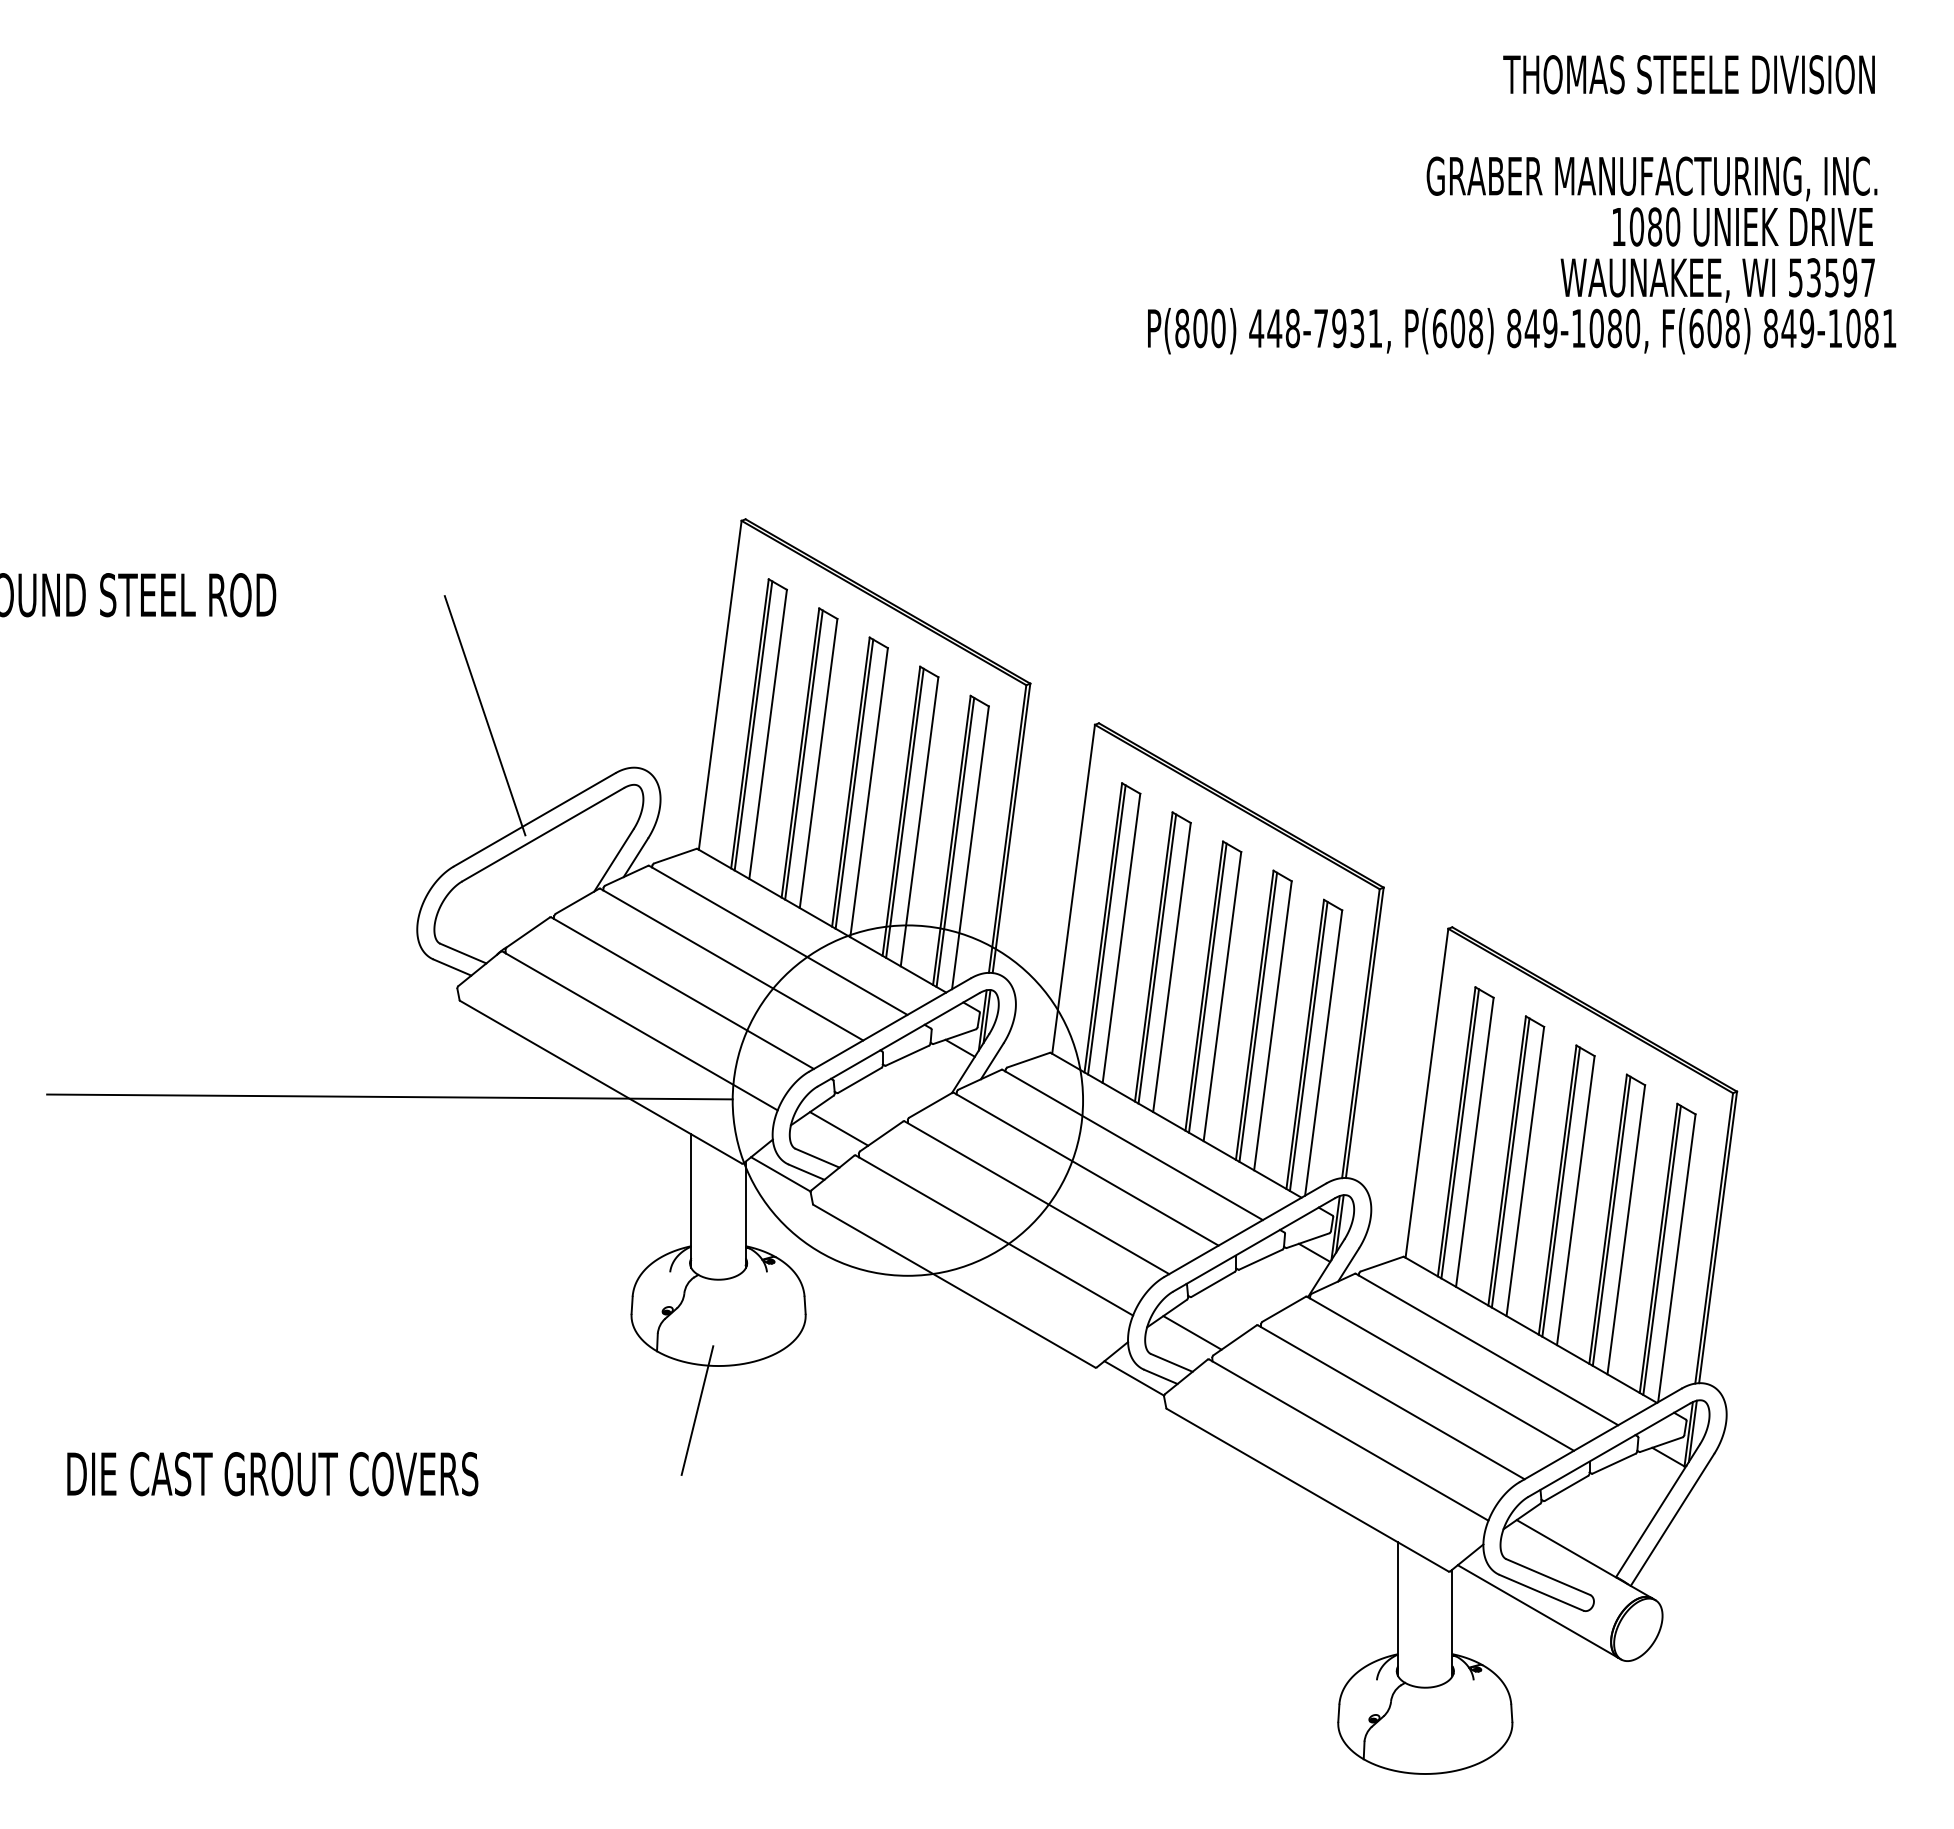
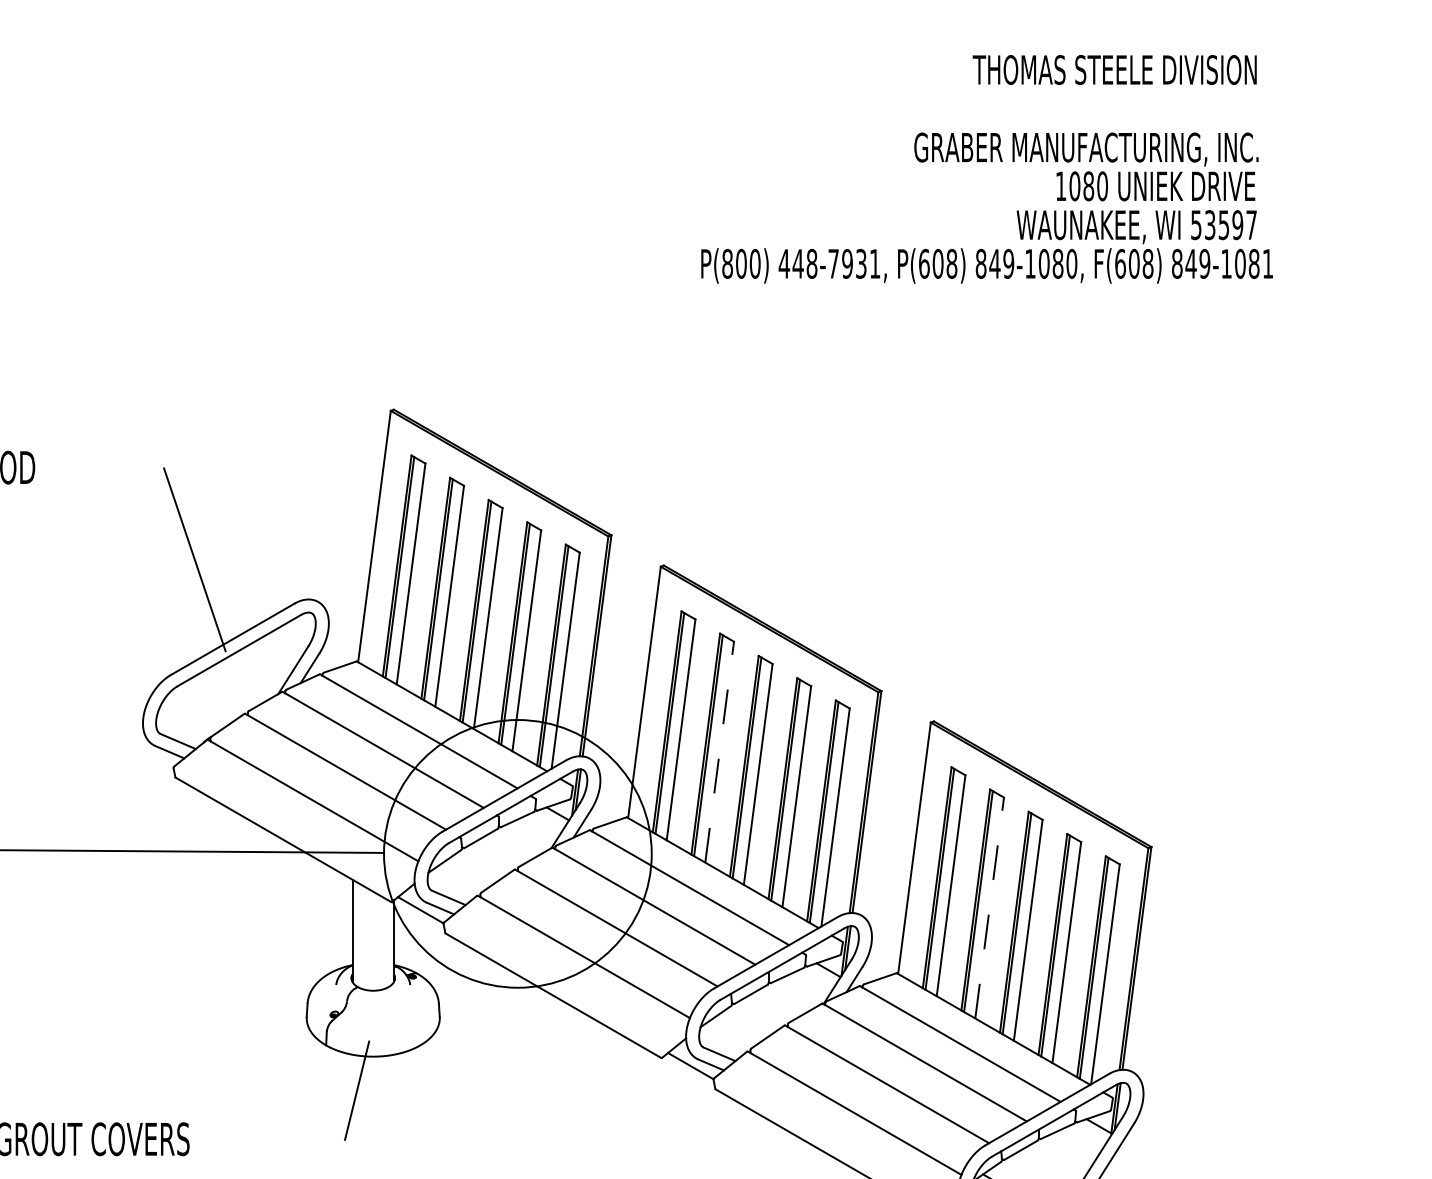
line: (1171, 967) -> (719, 752), solid -> dashed
line: (839, 1128) -> (465, 875), removed
line: (1525, 1171) -> (989, 908), solid -> dashed
line: (1192, 1332) -> (735, 1031), removed

